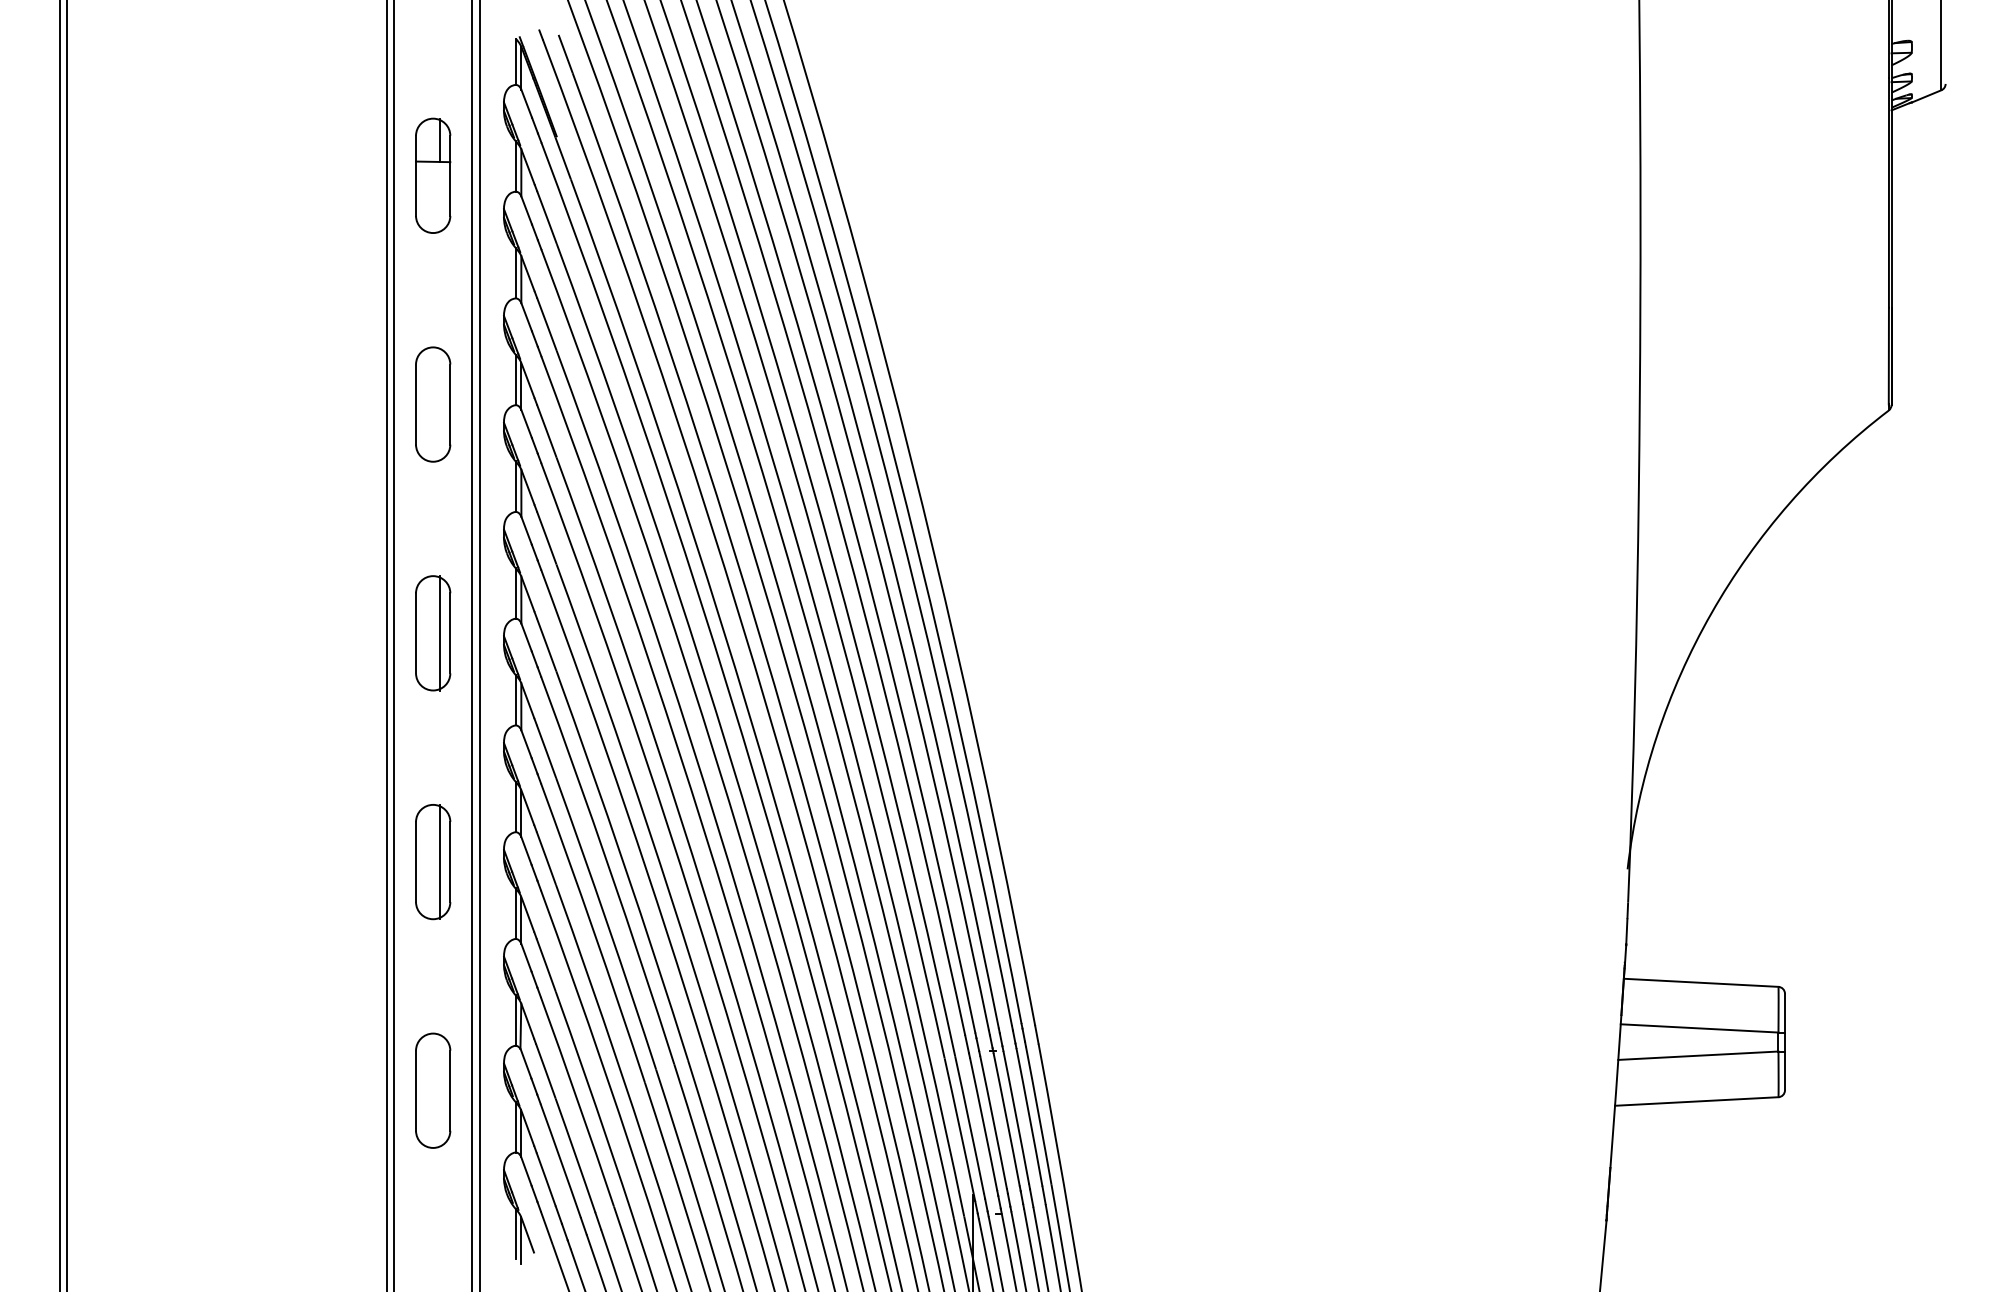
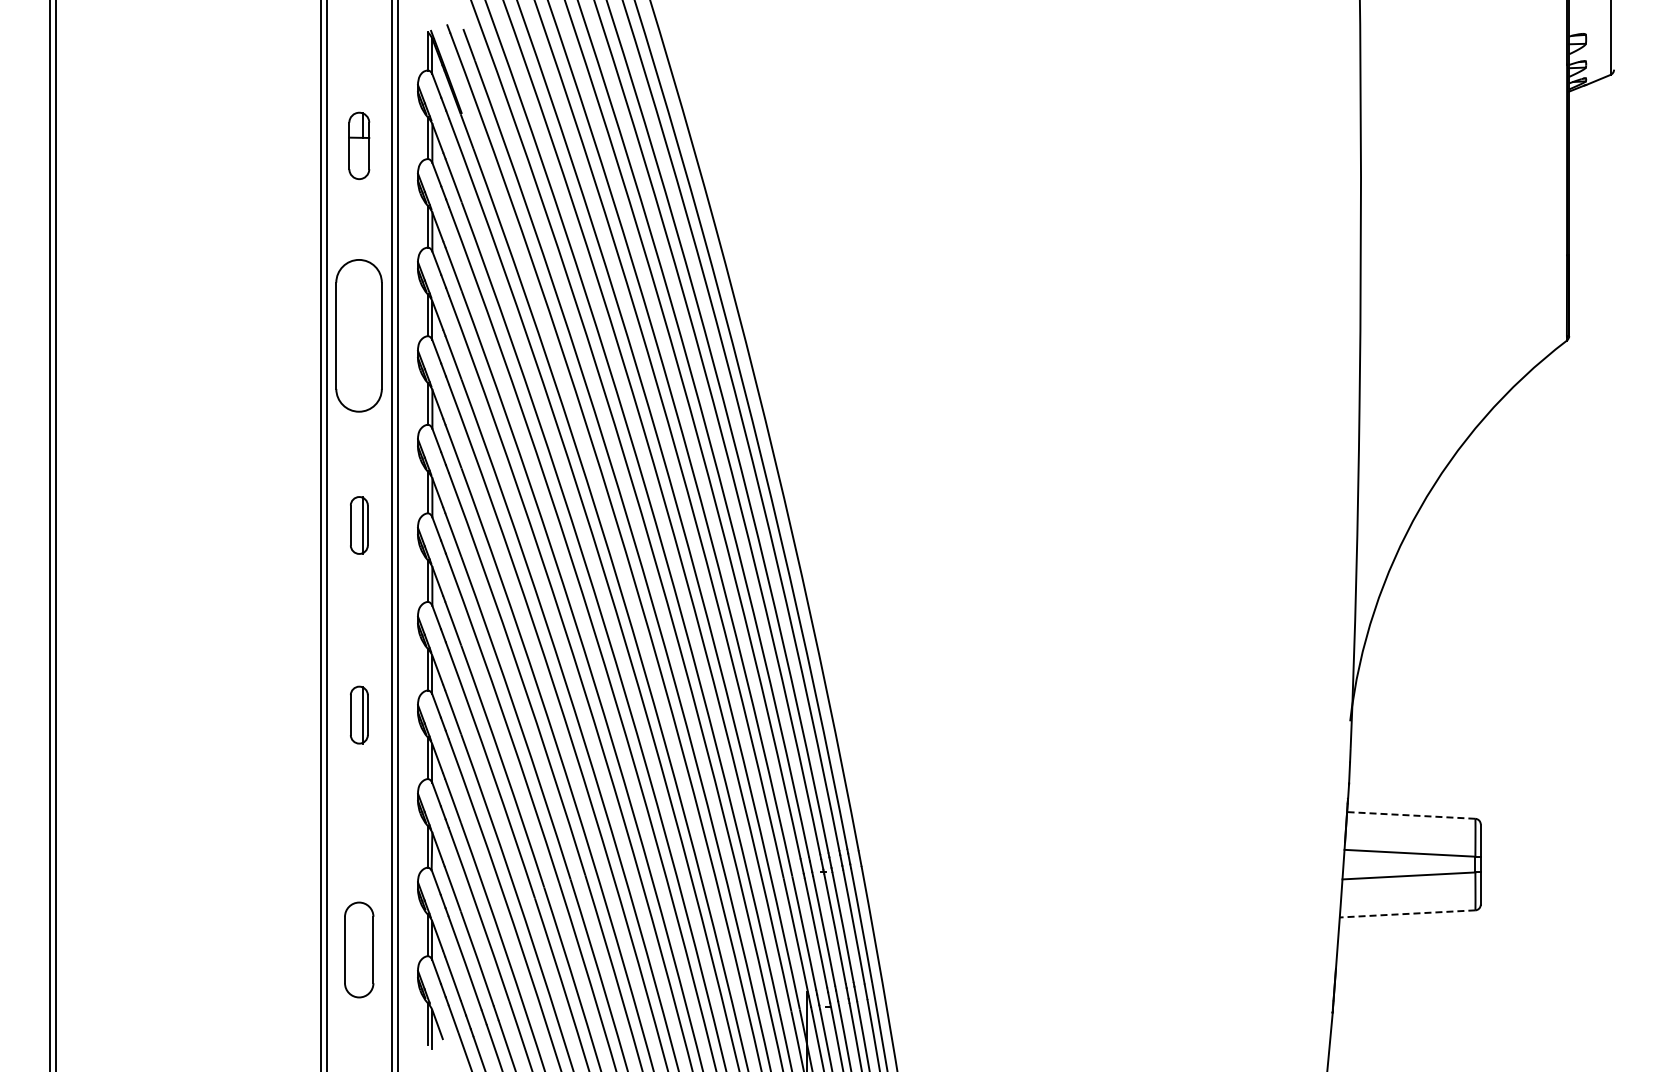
part: (433, 175) -> (359, 145), size x0.7
part: (433, 404) -> (359, 335), size x1.6
part: (433, 633) -> (359, 525), size x0.6
part: (433, 861) -> (359, 714), size x0.6
line: (1700, 982) -> (1410, 815), solid -> dashed
part: (433, 1090) -> (359, 949), moved
line: (1696, 1101) -> (1407, 913), solid -> dashed

